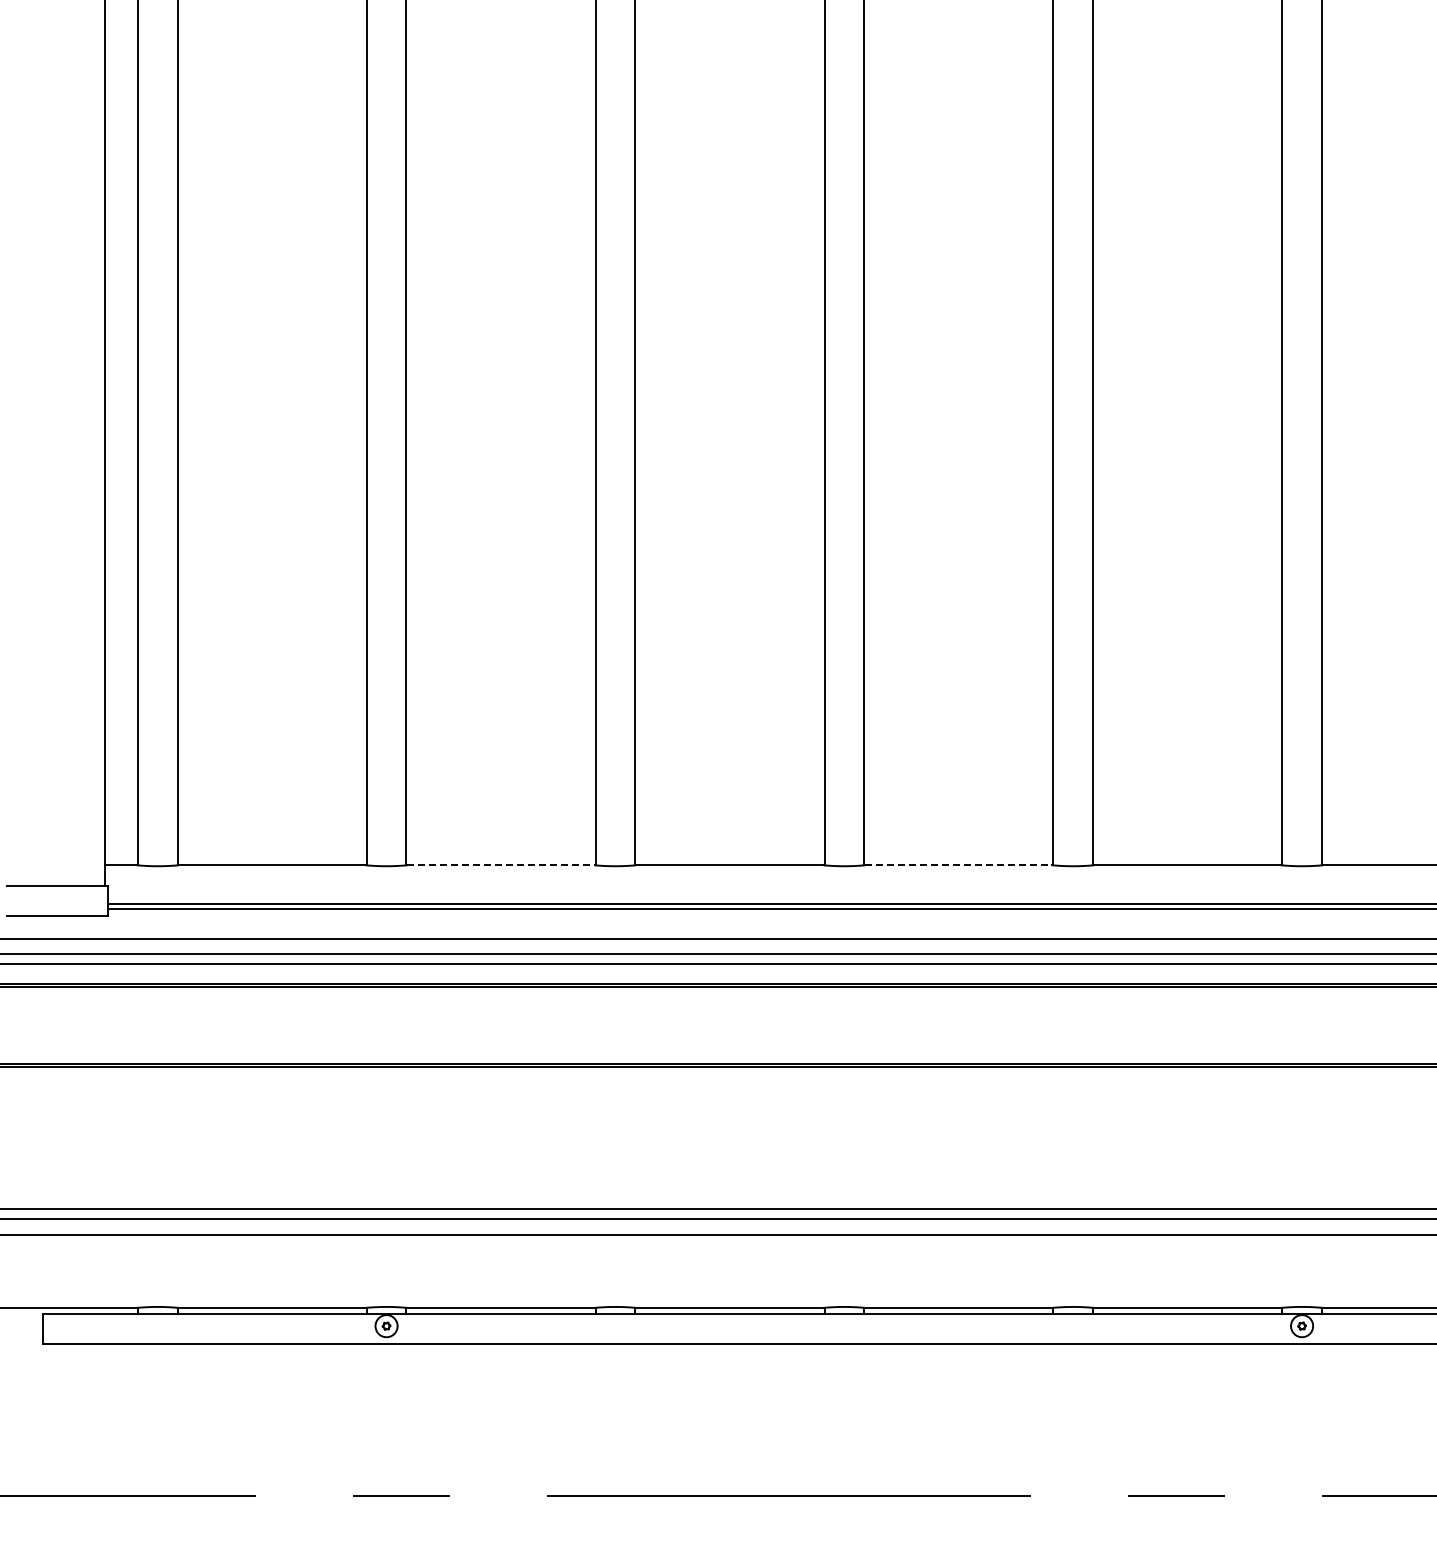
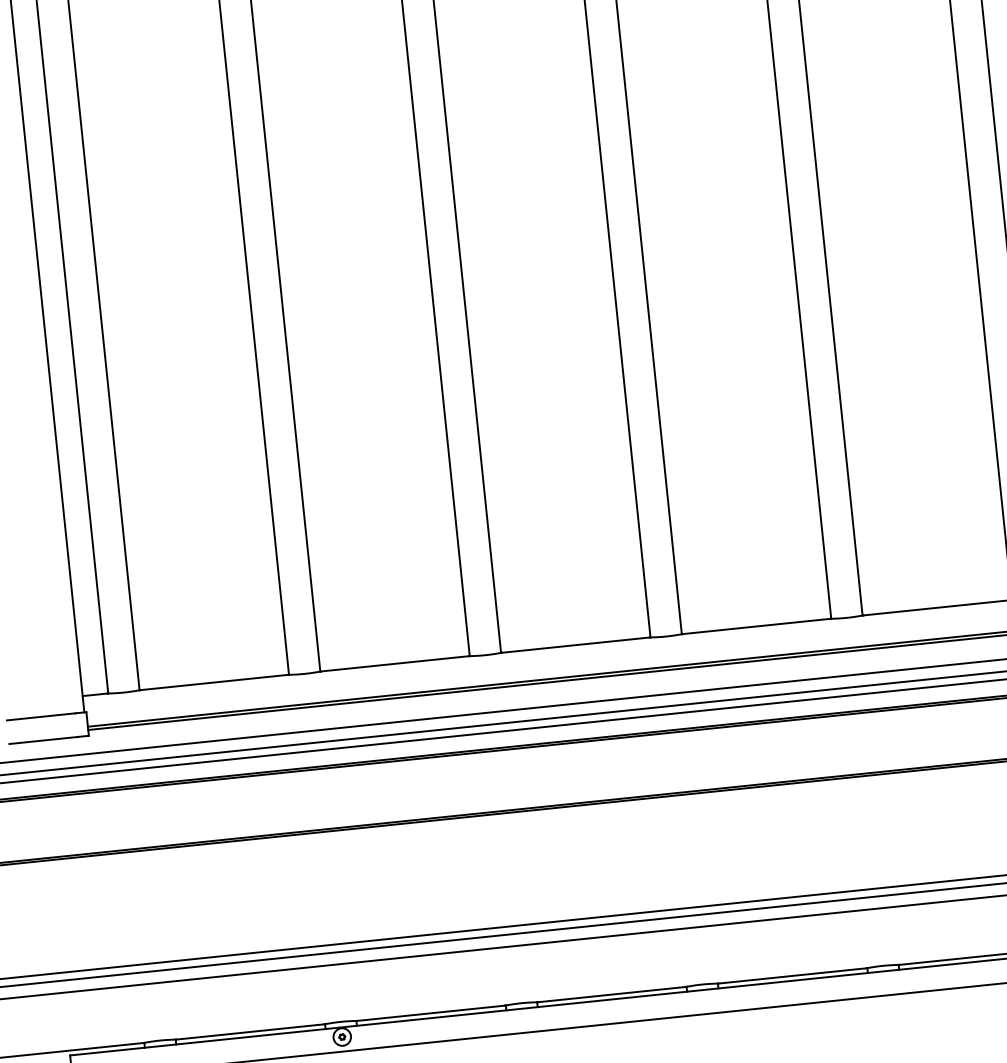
line: (501, 865) -> (395, 663), dashed -> solid
line: (958, 865) -> (756, 626), dashed -> solid

